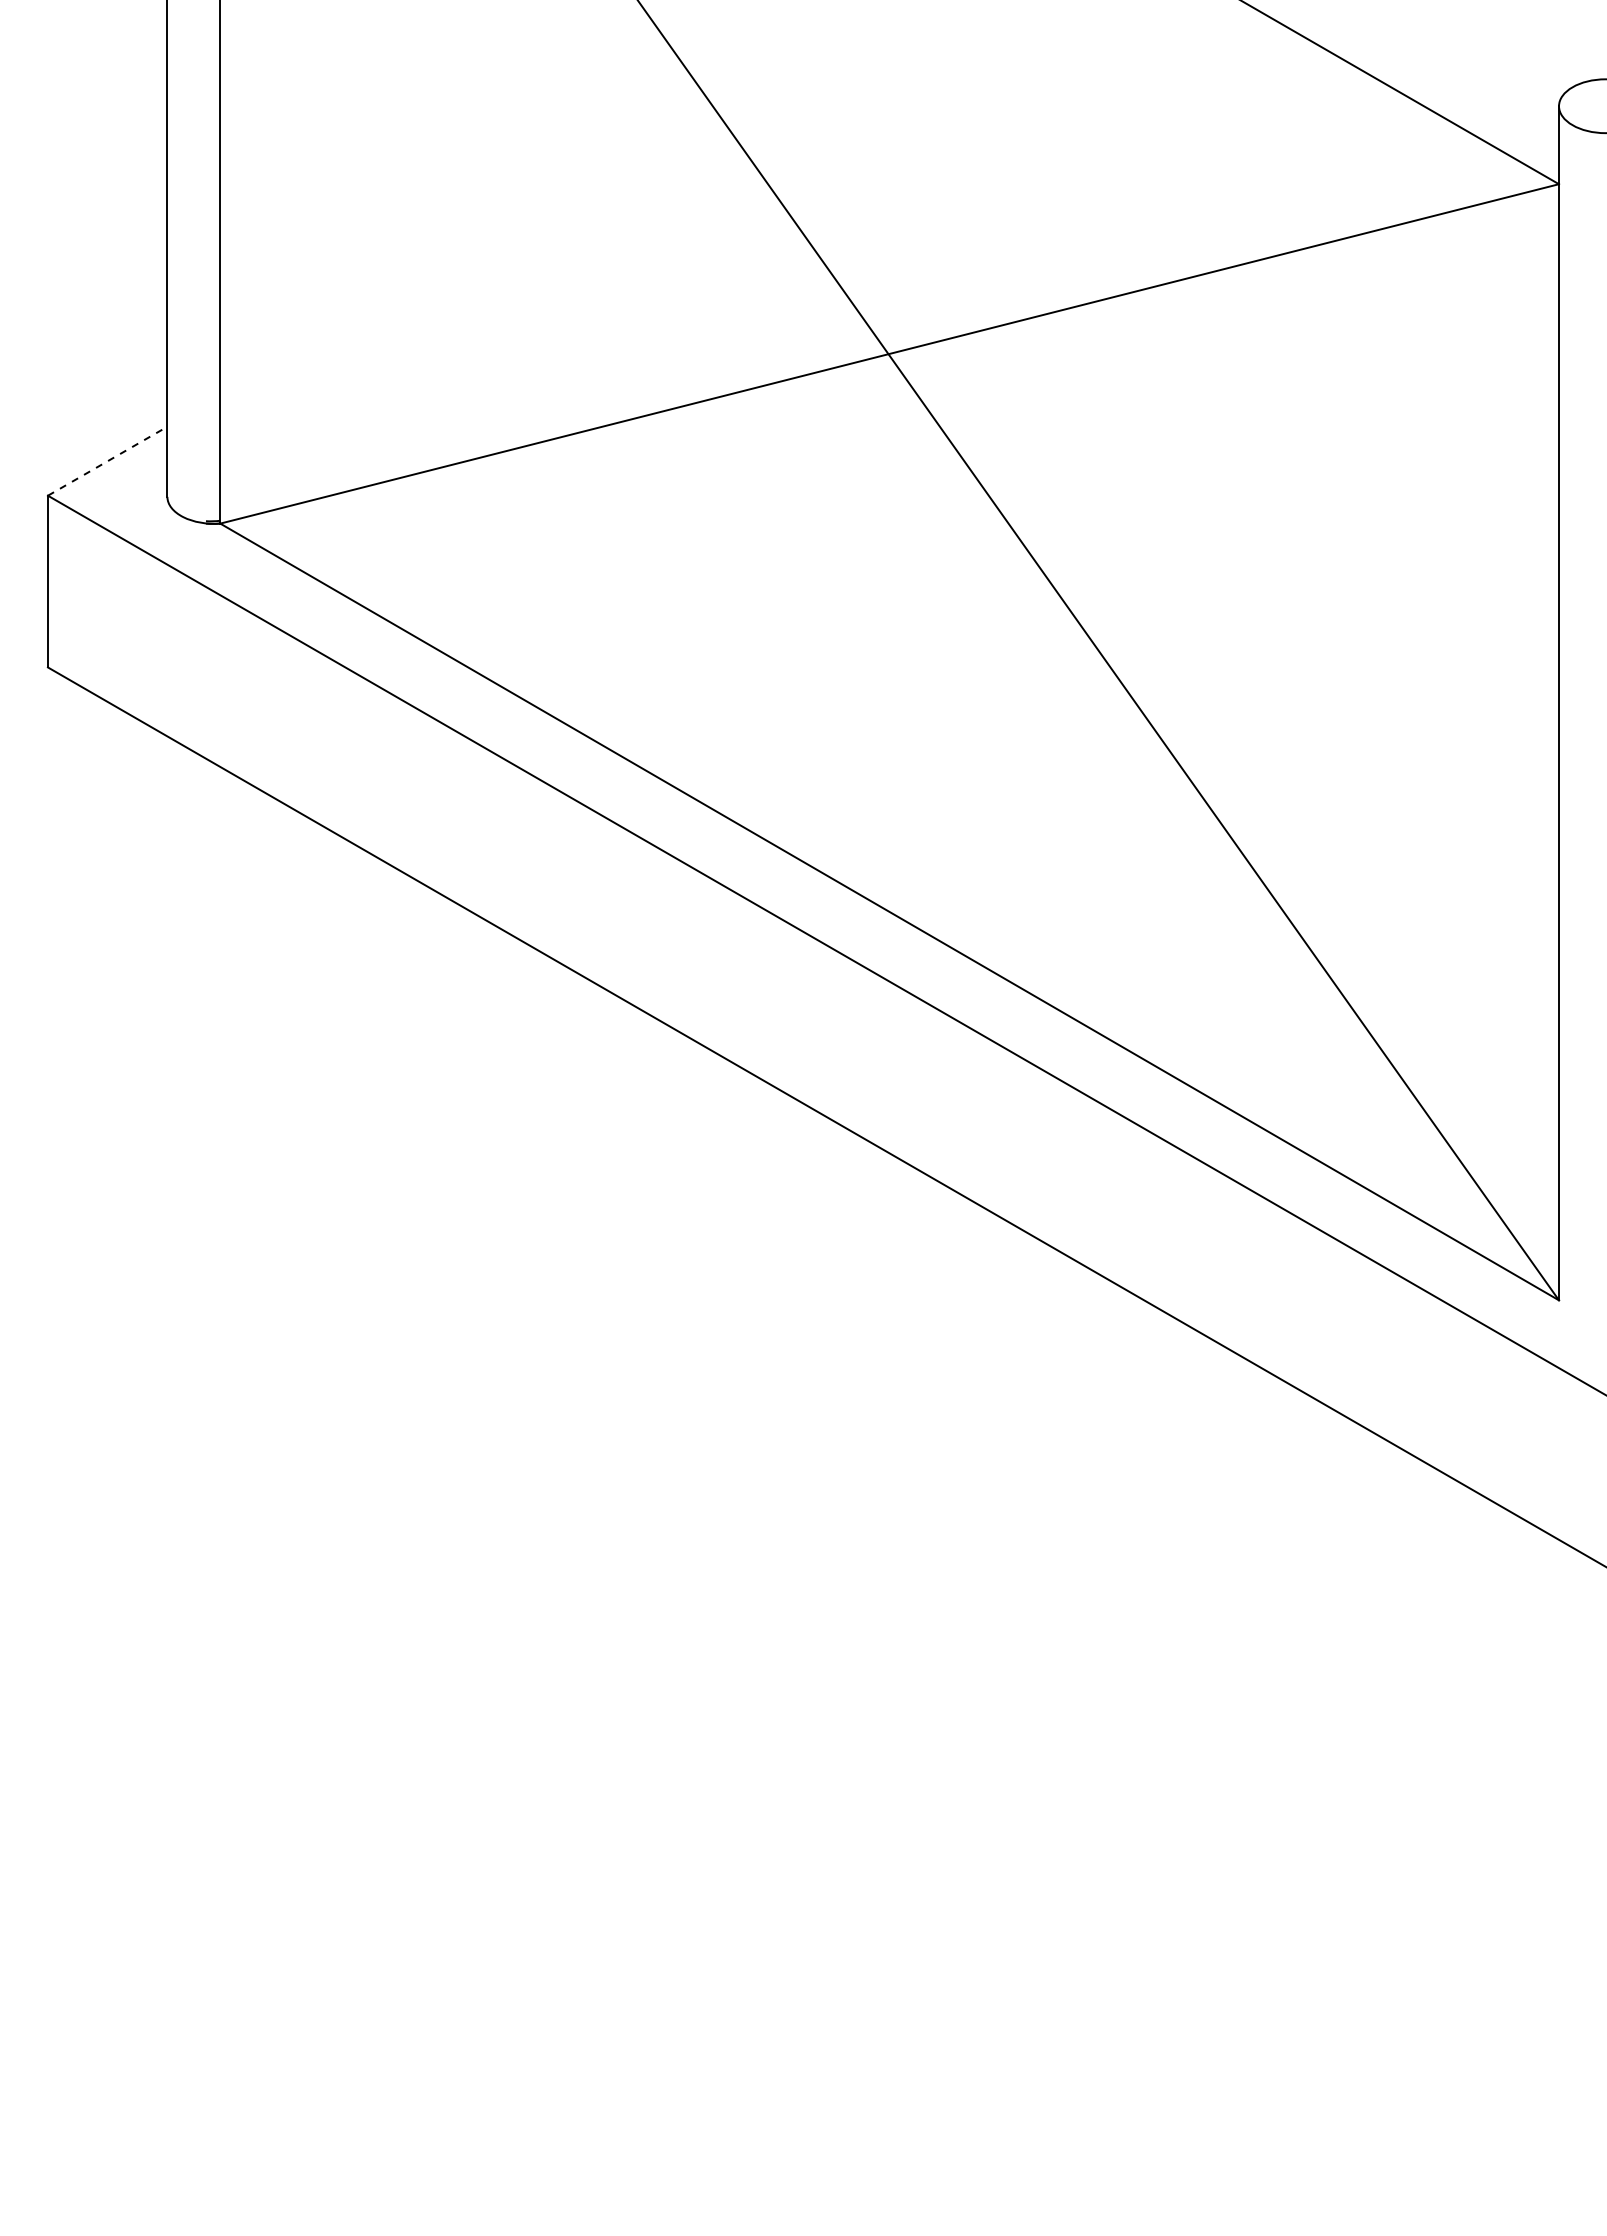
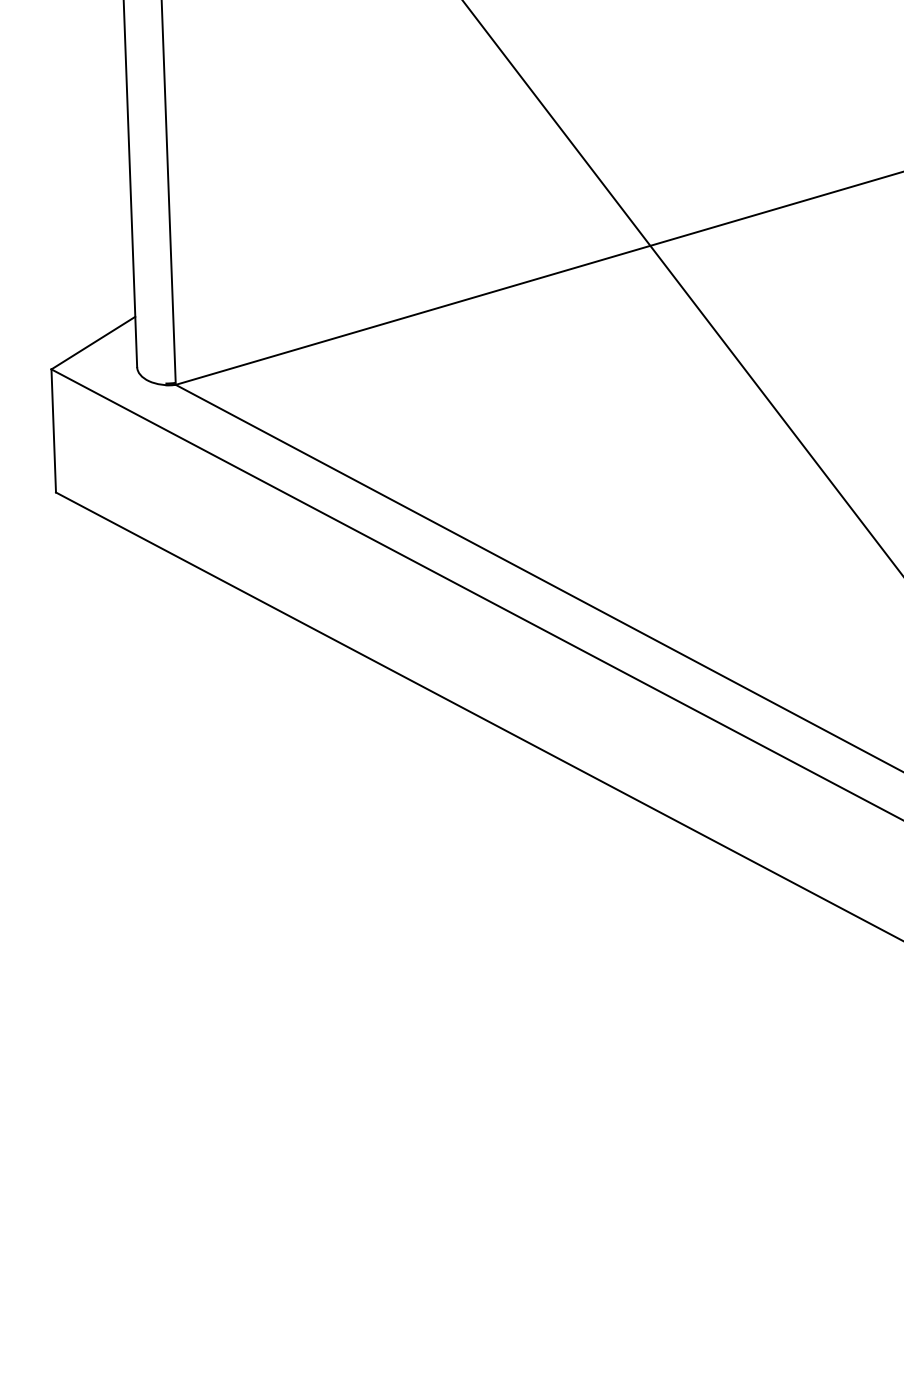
line: (107, 461) -> (93, 343), dashed -> solid

